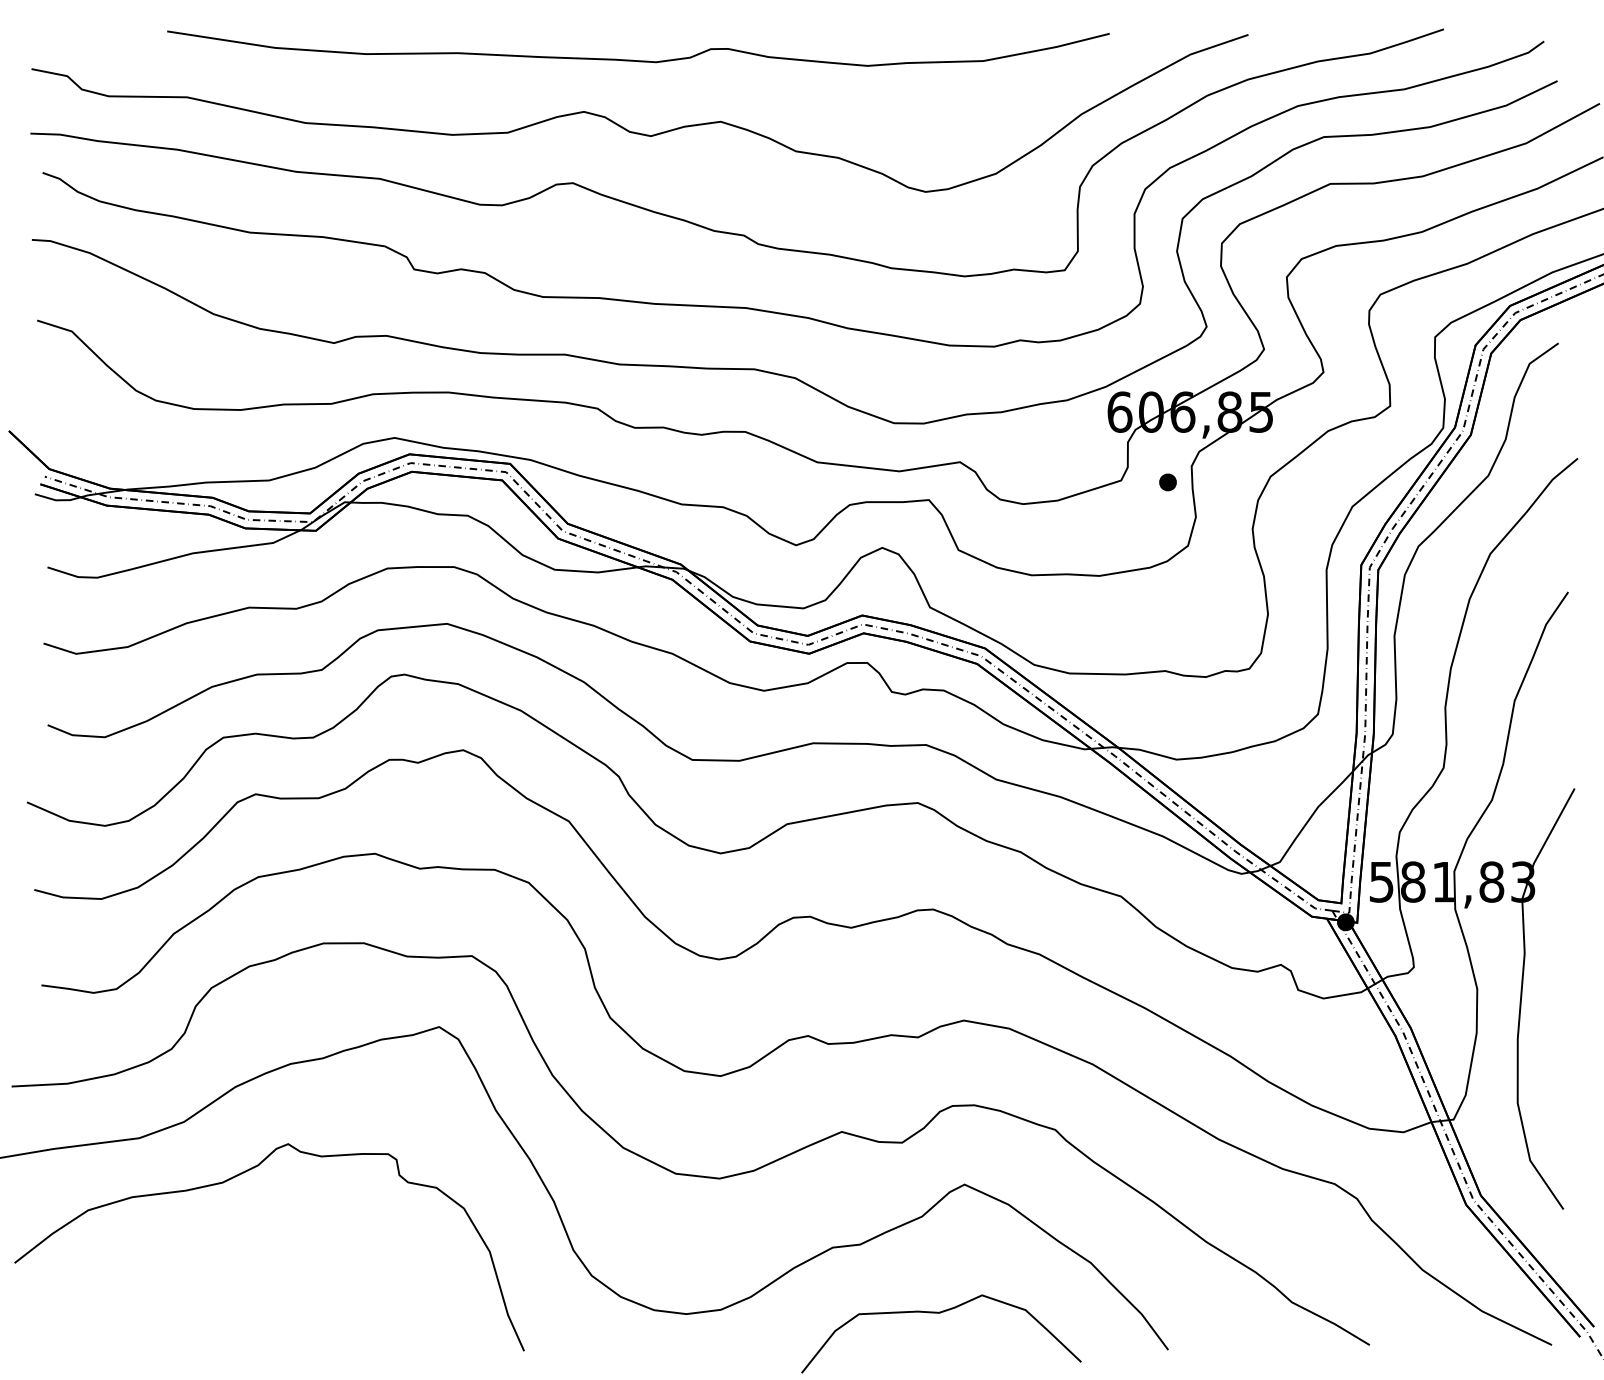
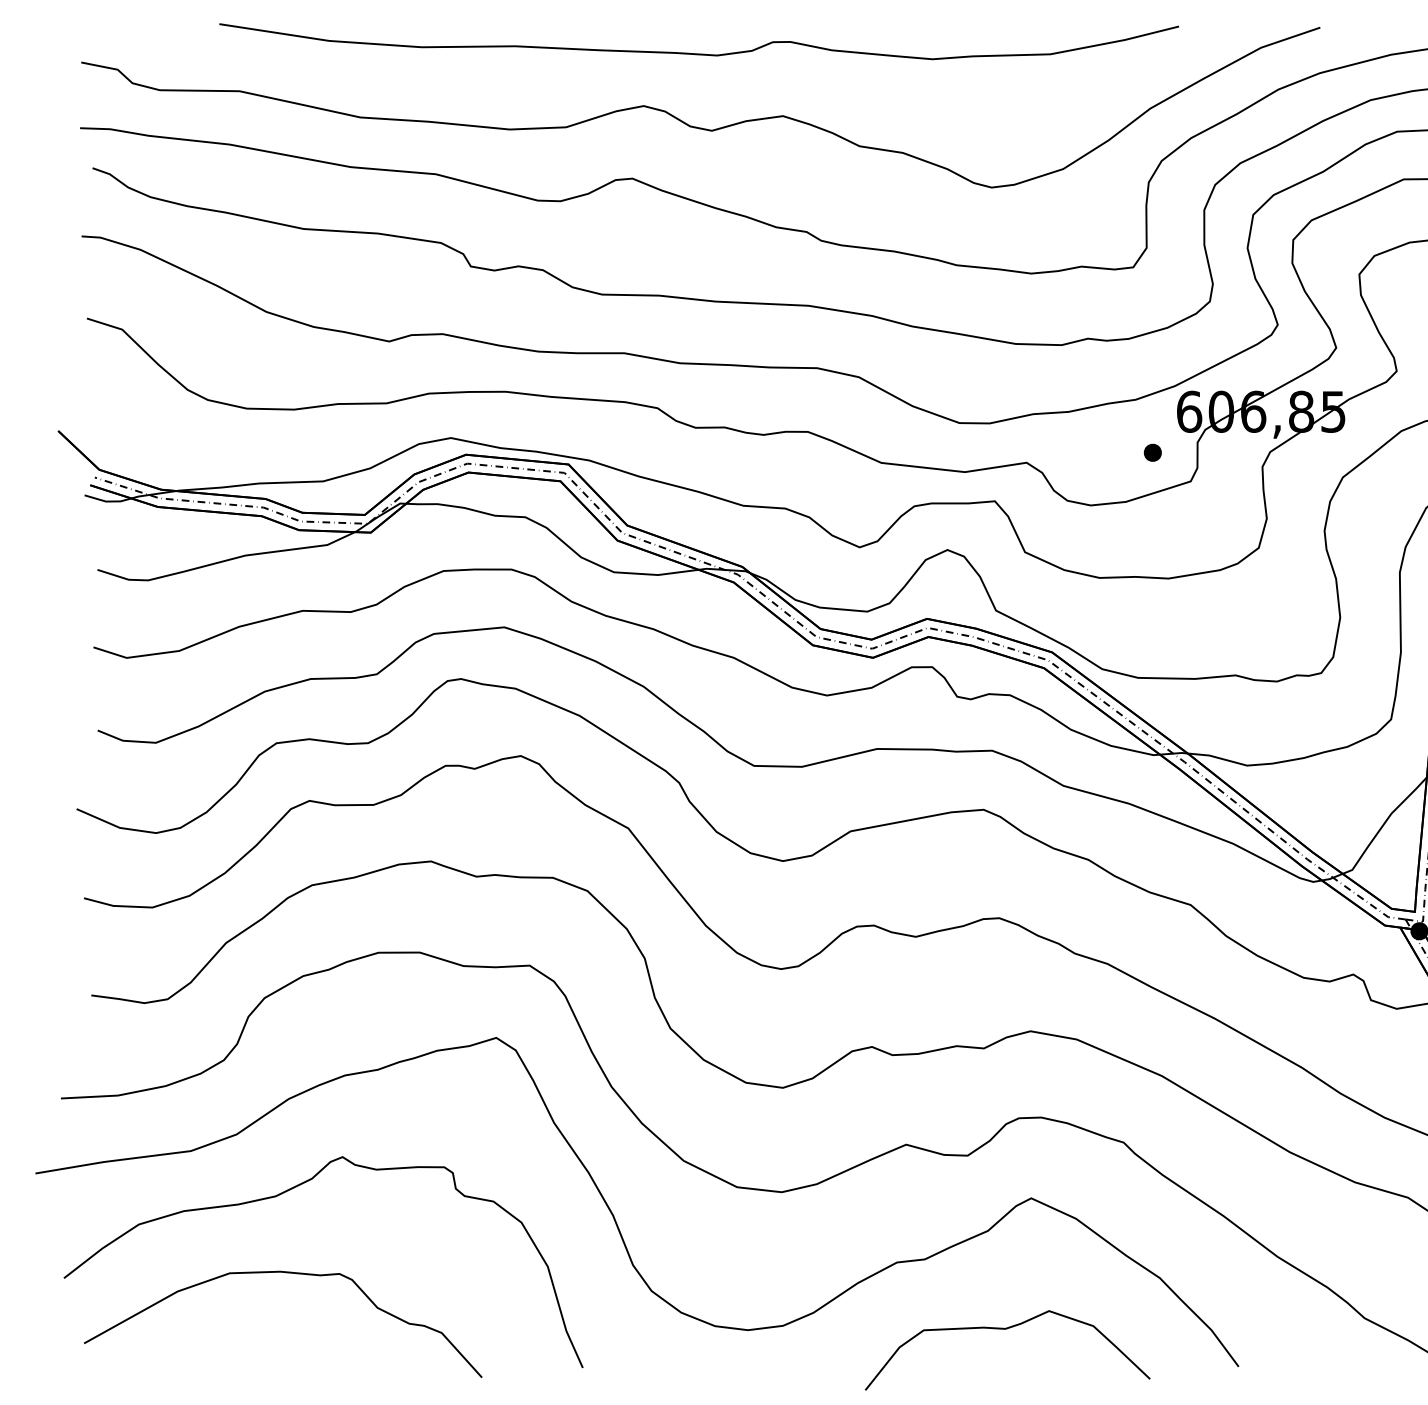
part: (1167, 482) -> (1152, 452), moved
curve: (232, 1258) -> (285, 1273), added

